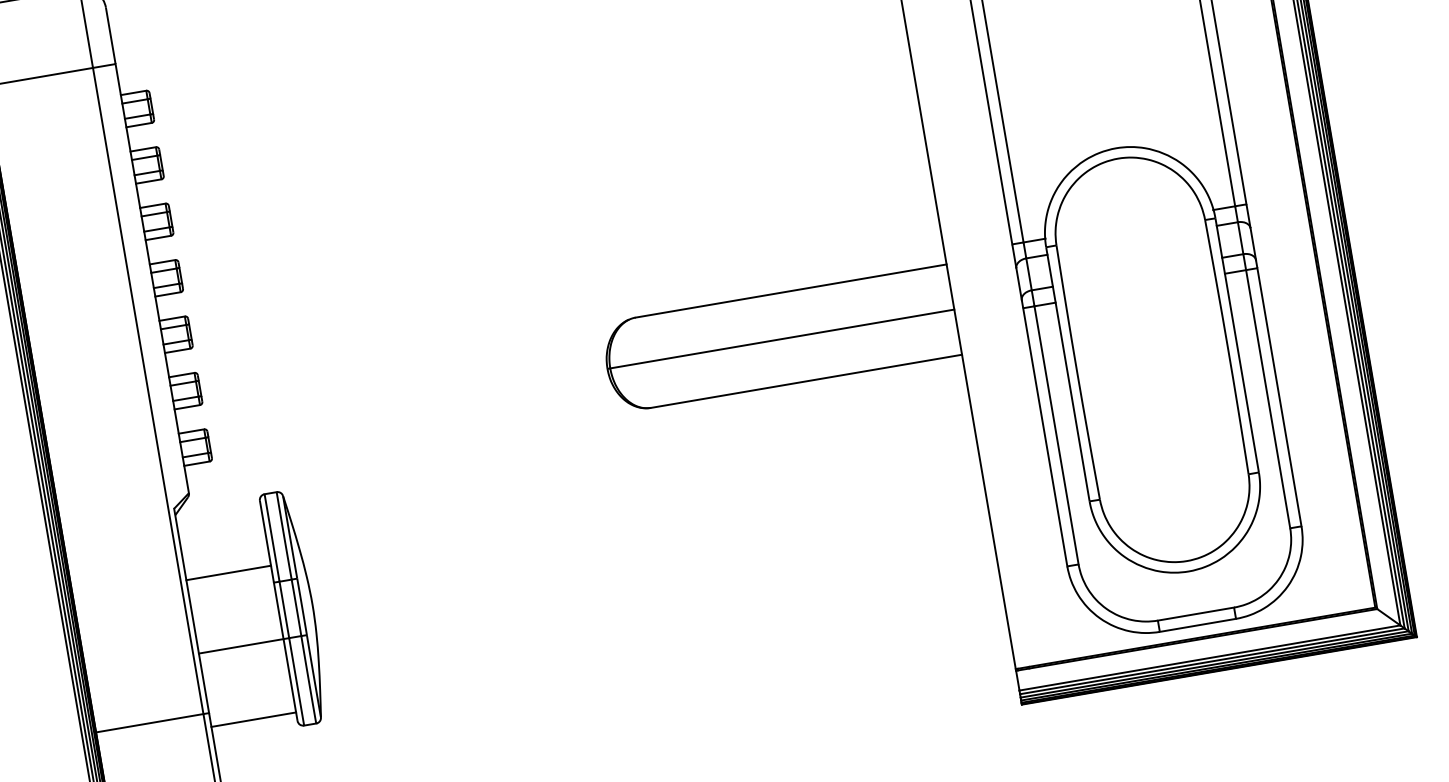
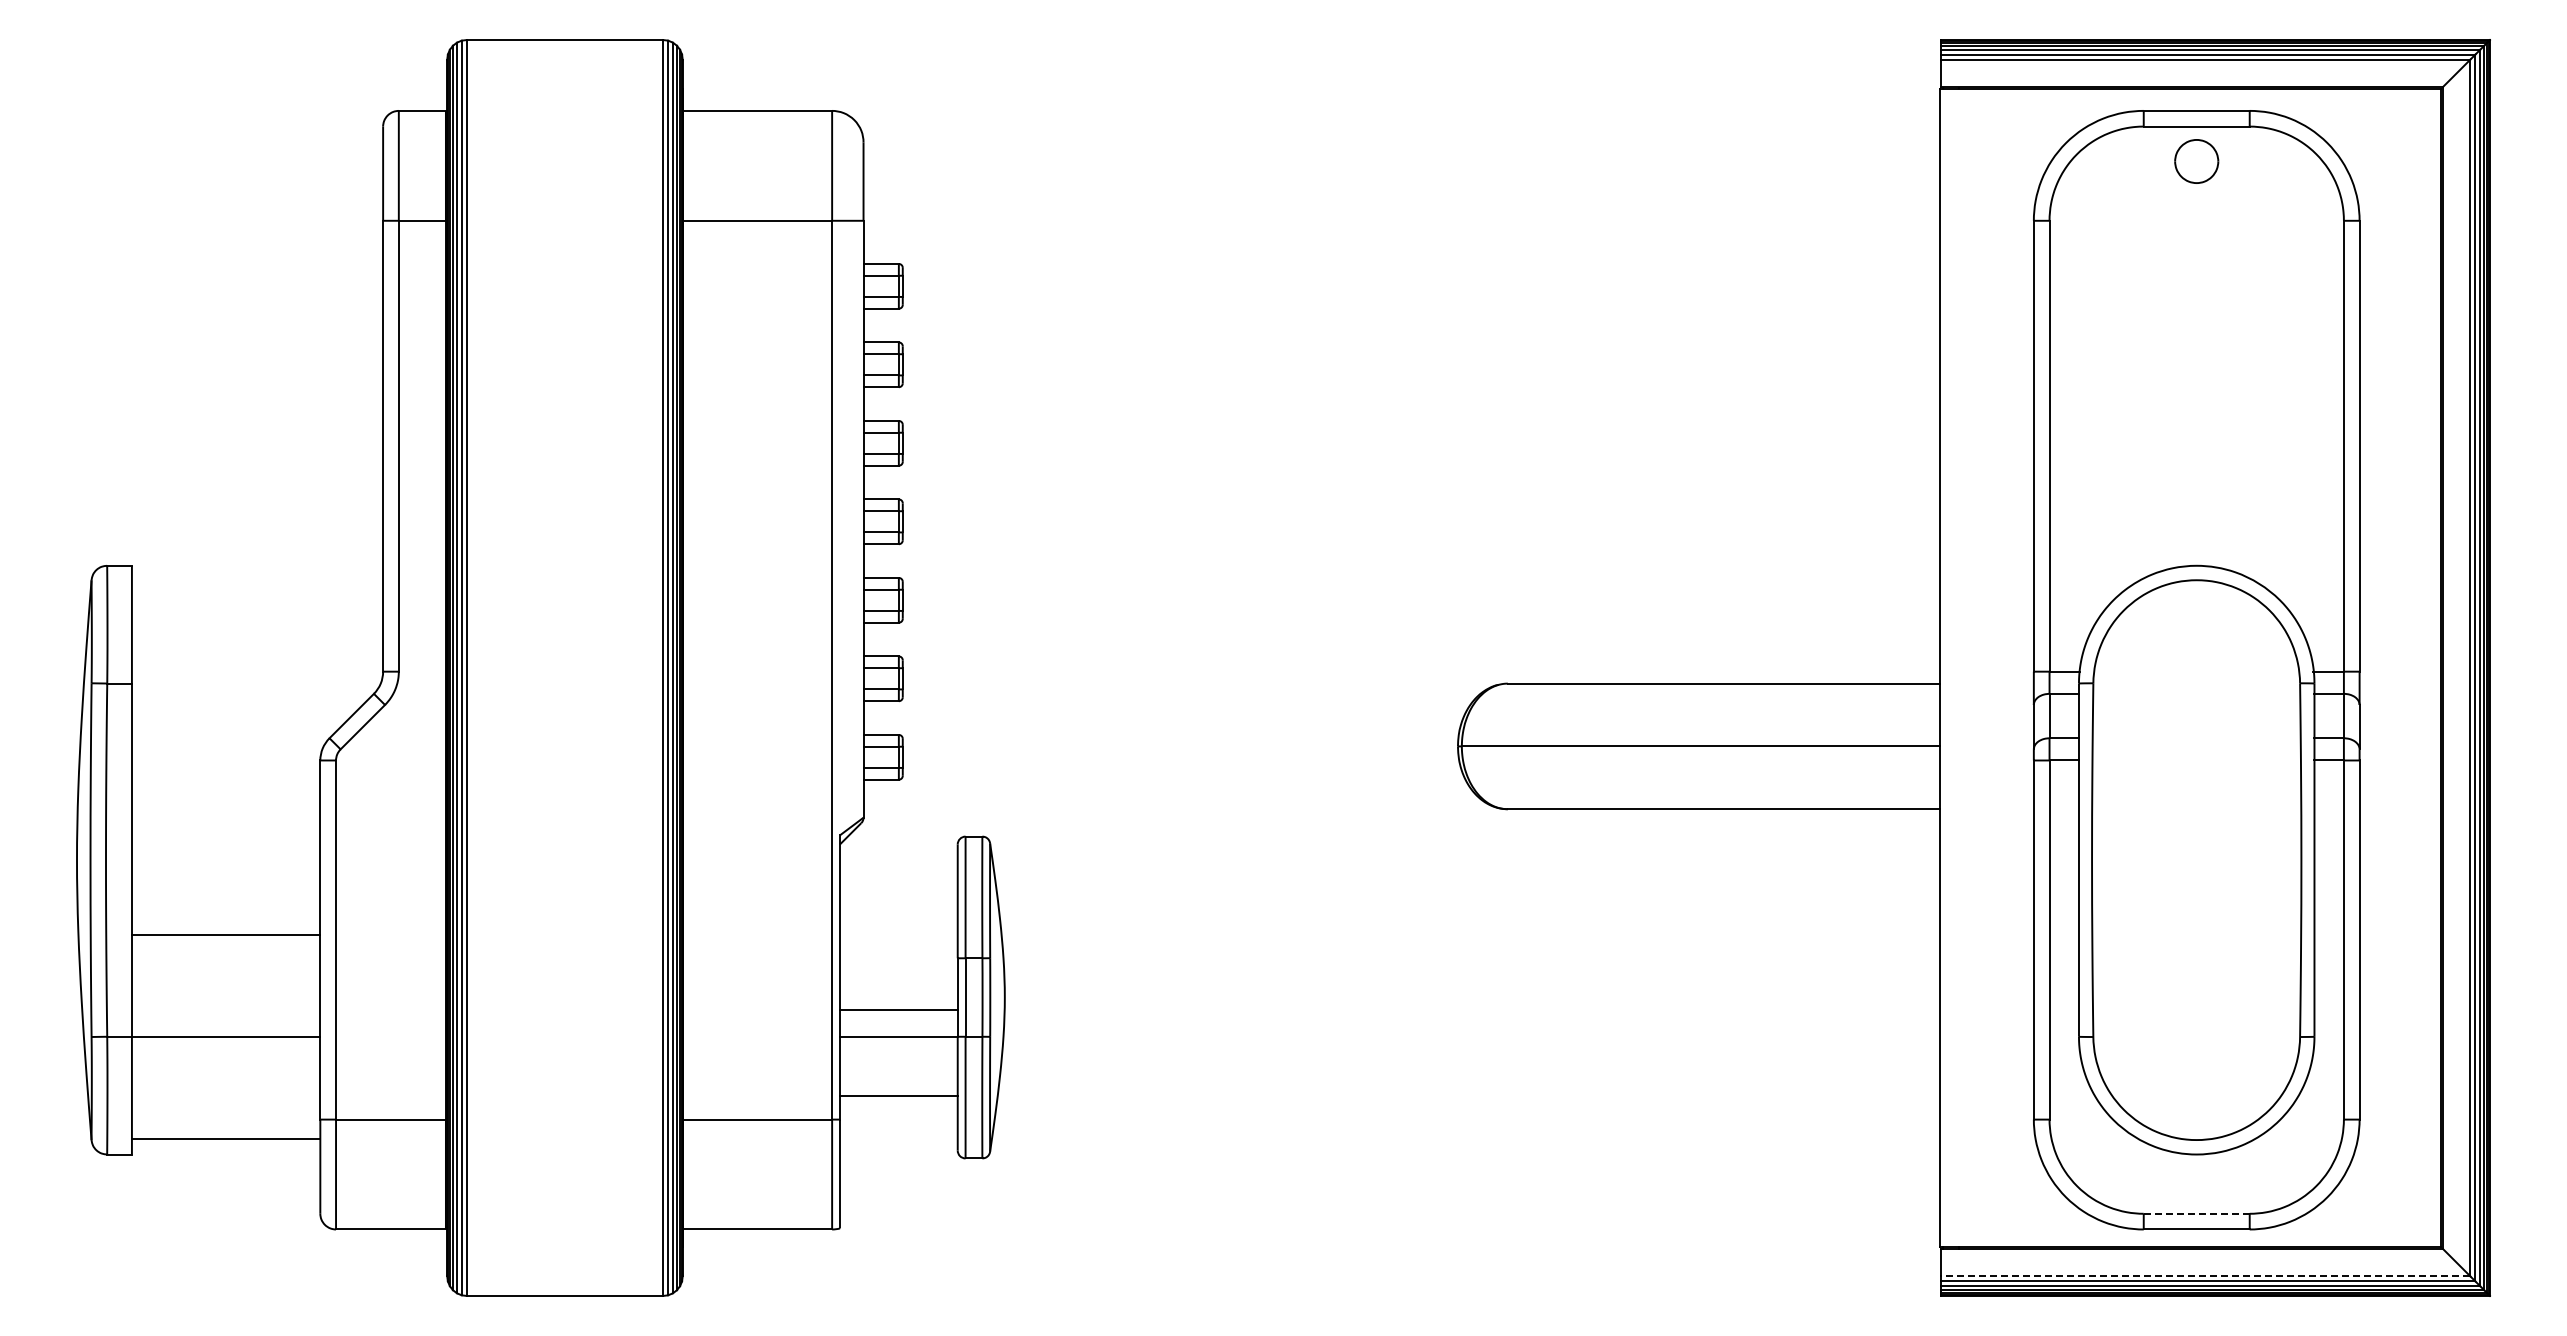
line: (228, 572) -> (898, 1009), moved
line: (1195, 613) -> (2196, 1213), solid -> dashed
line: (1210, 658) -> (2205, 1276), solid -> dashed
line: (253, 719) -> (898, 1095), moved

